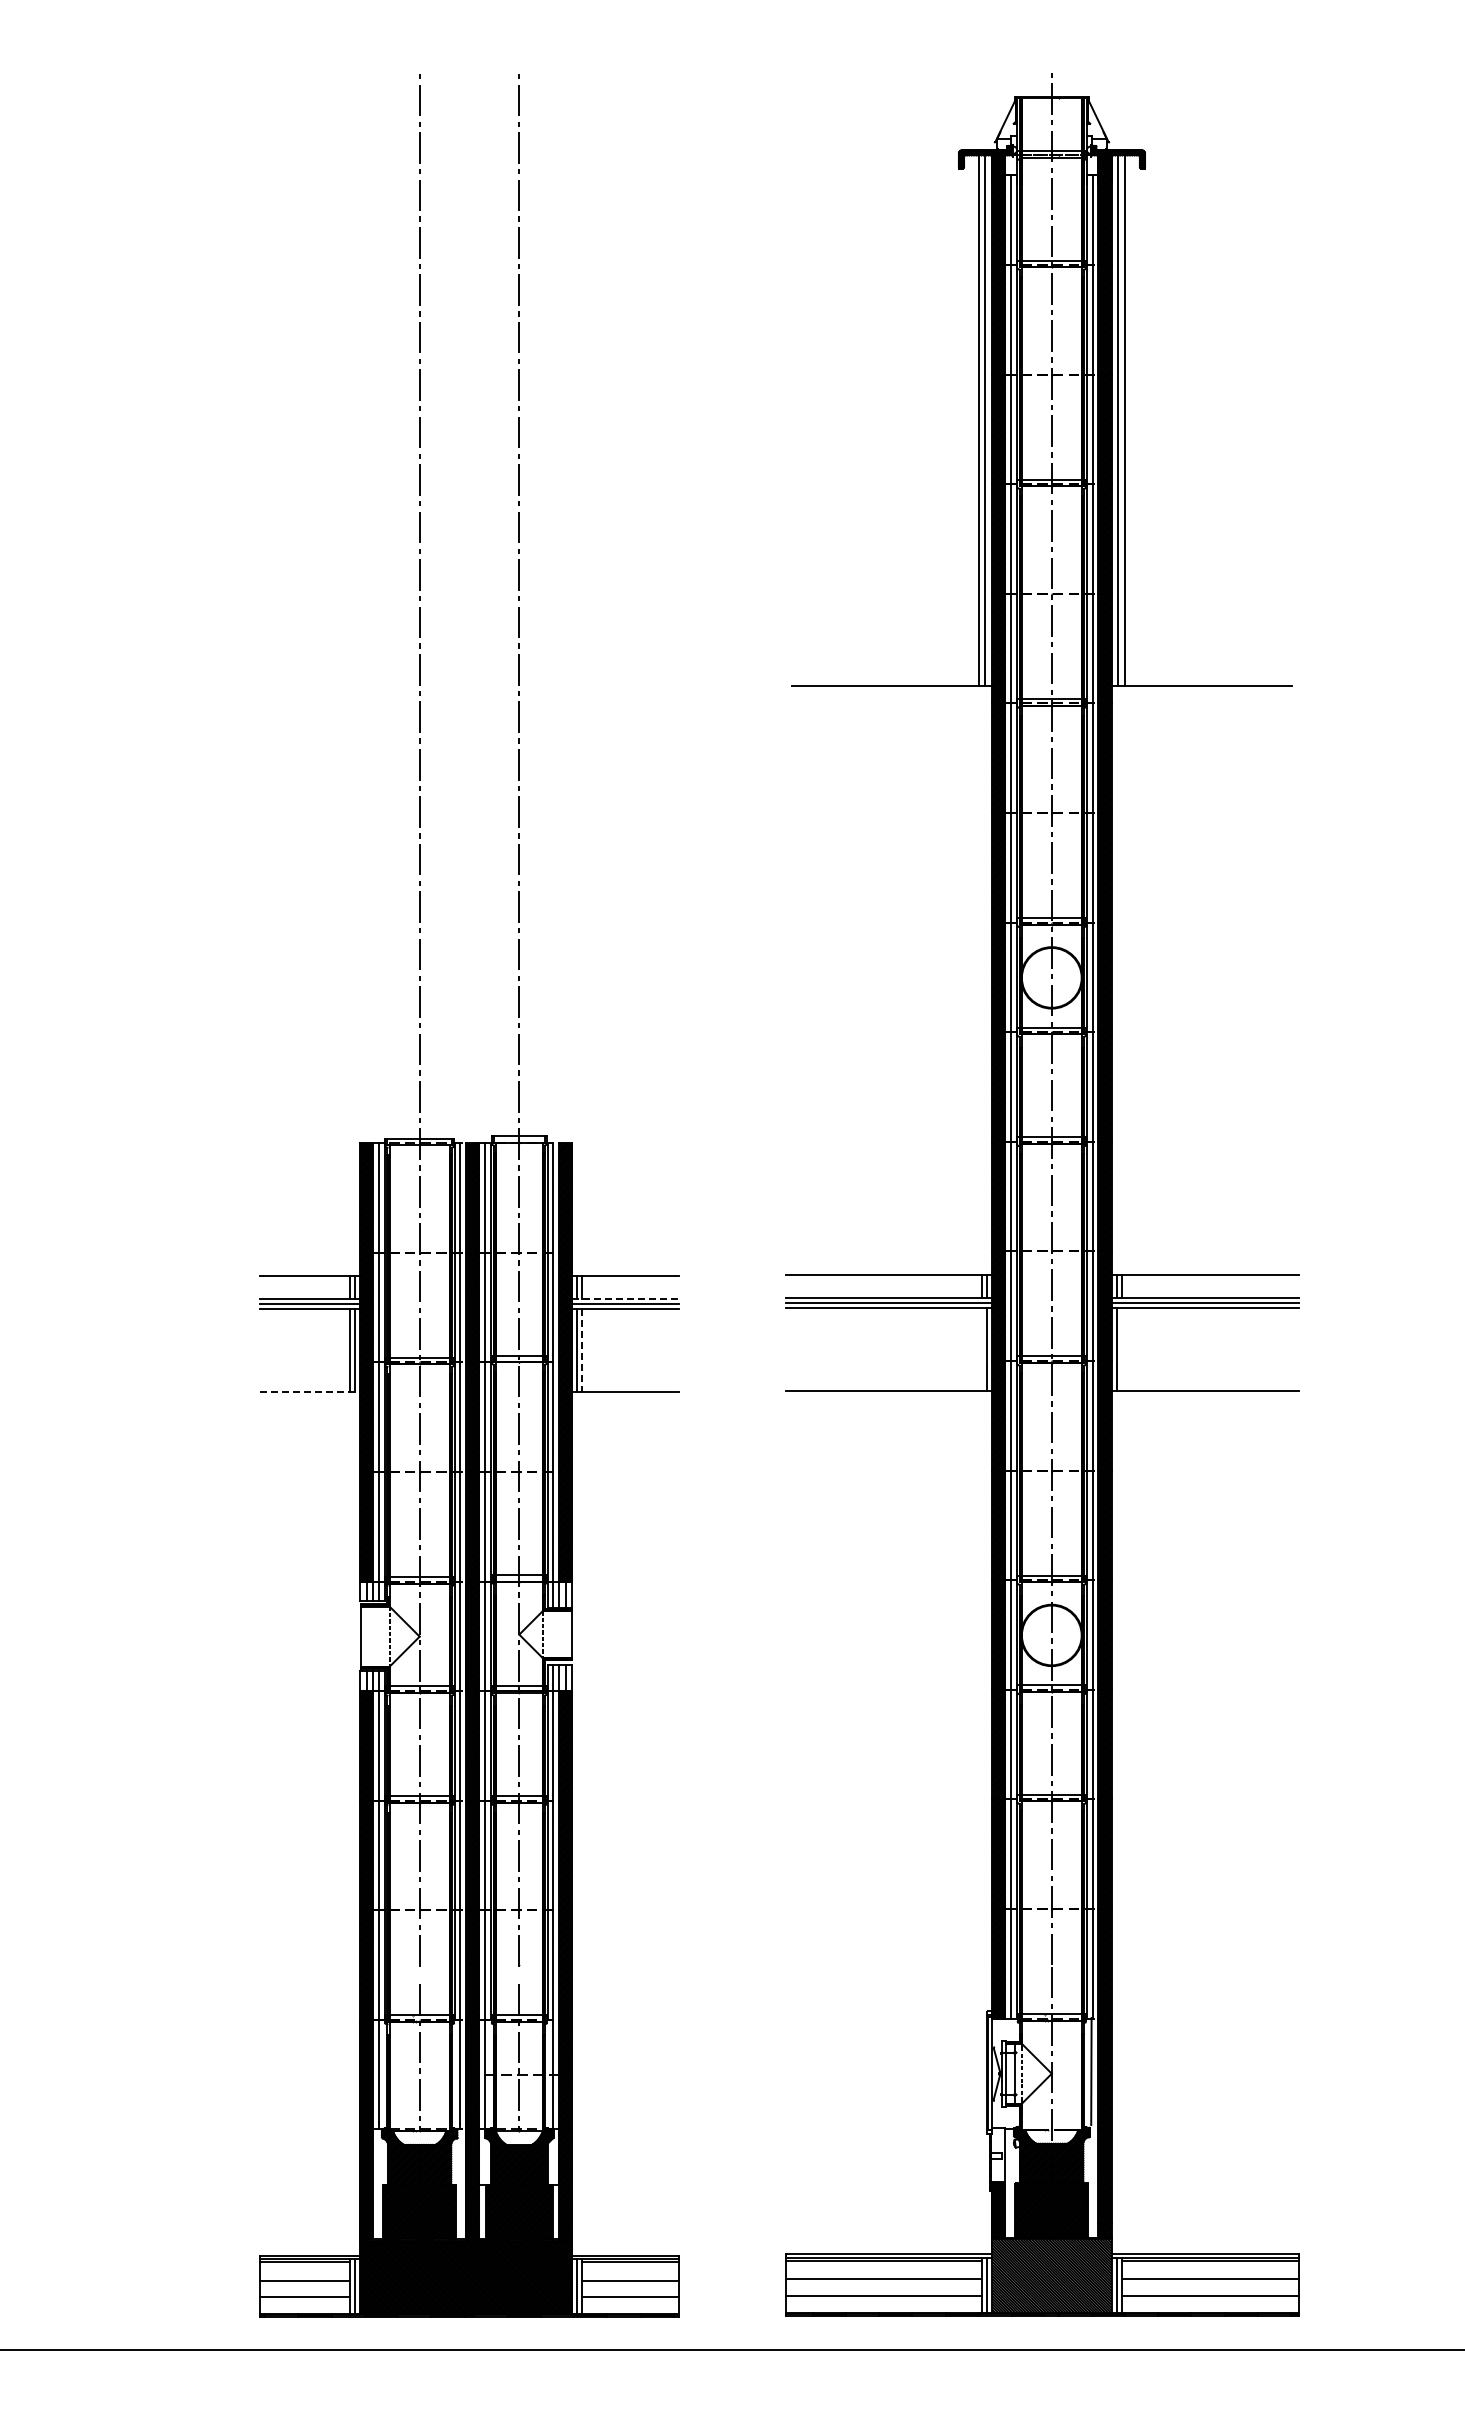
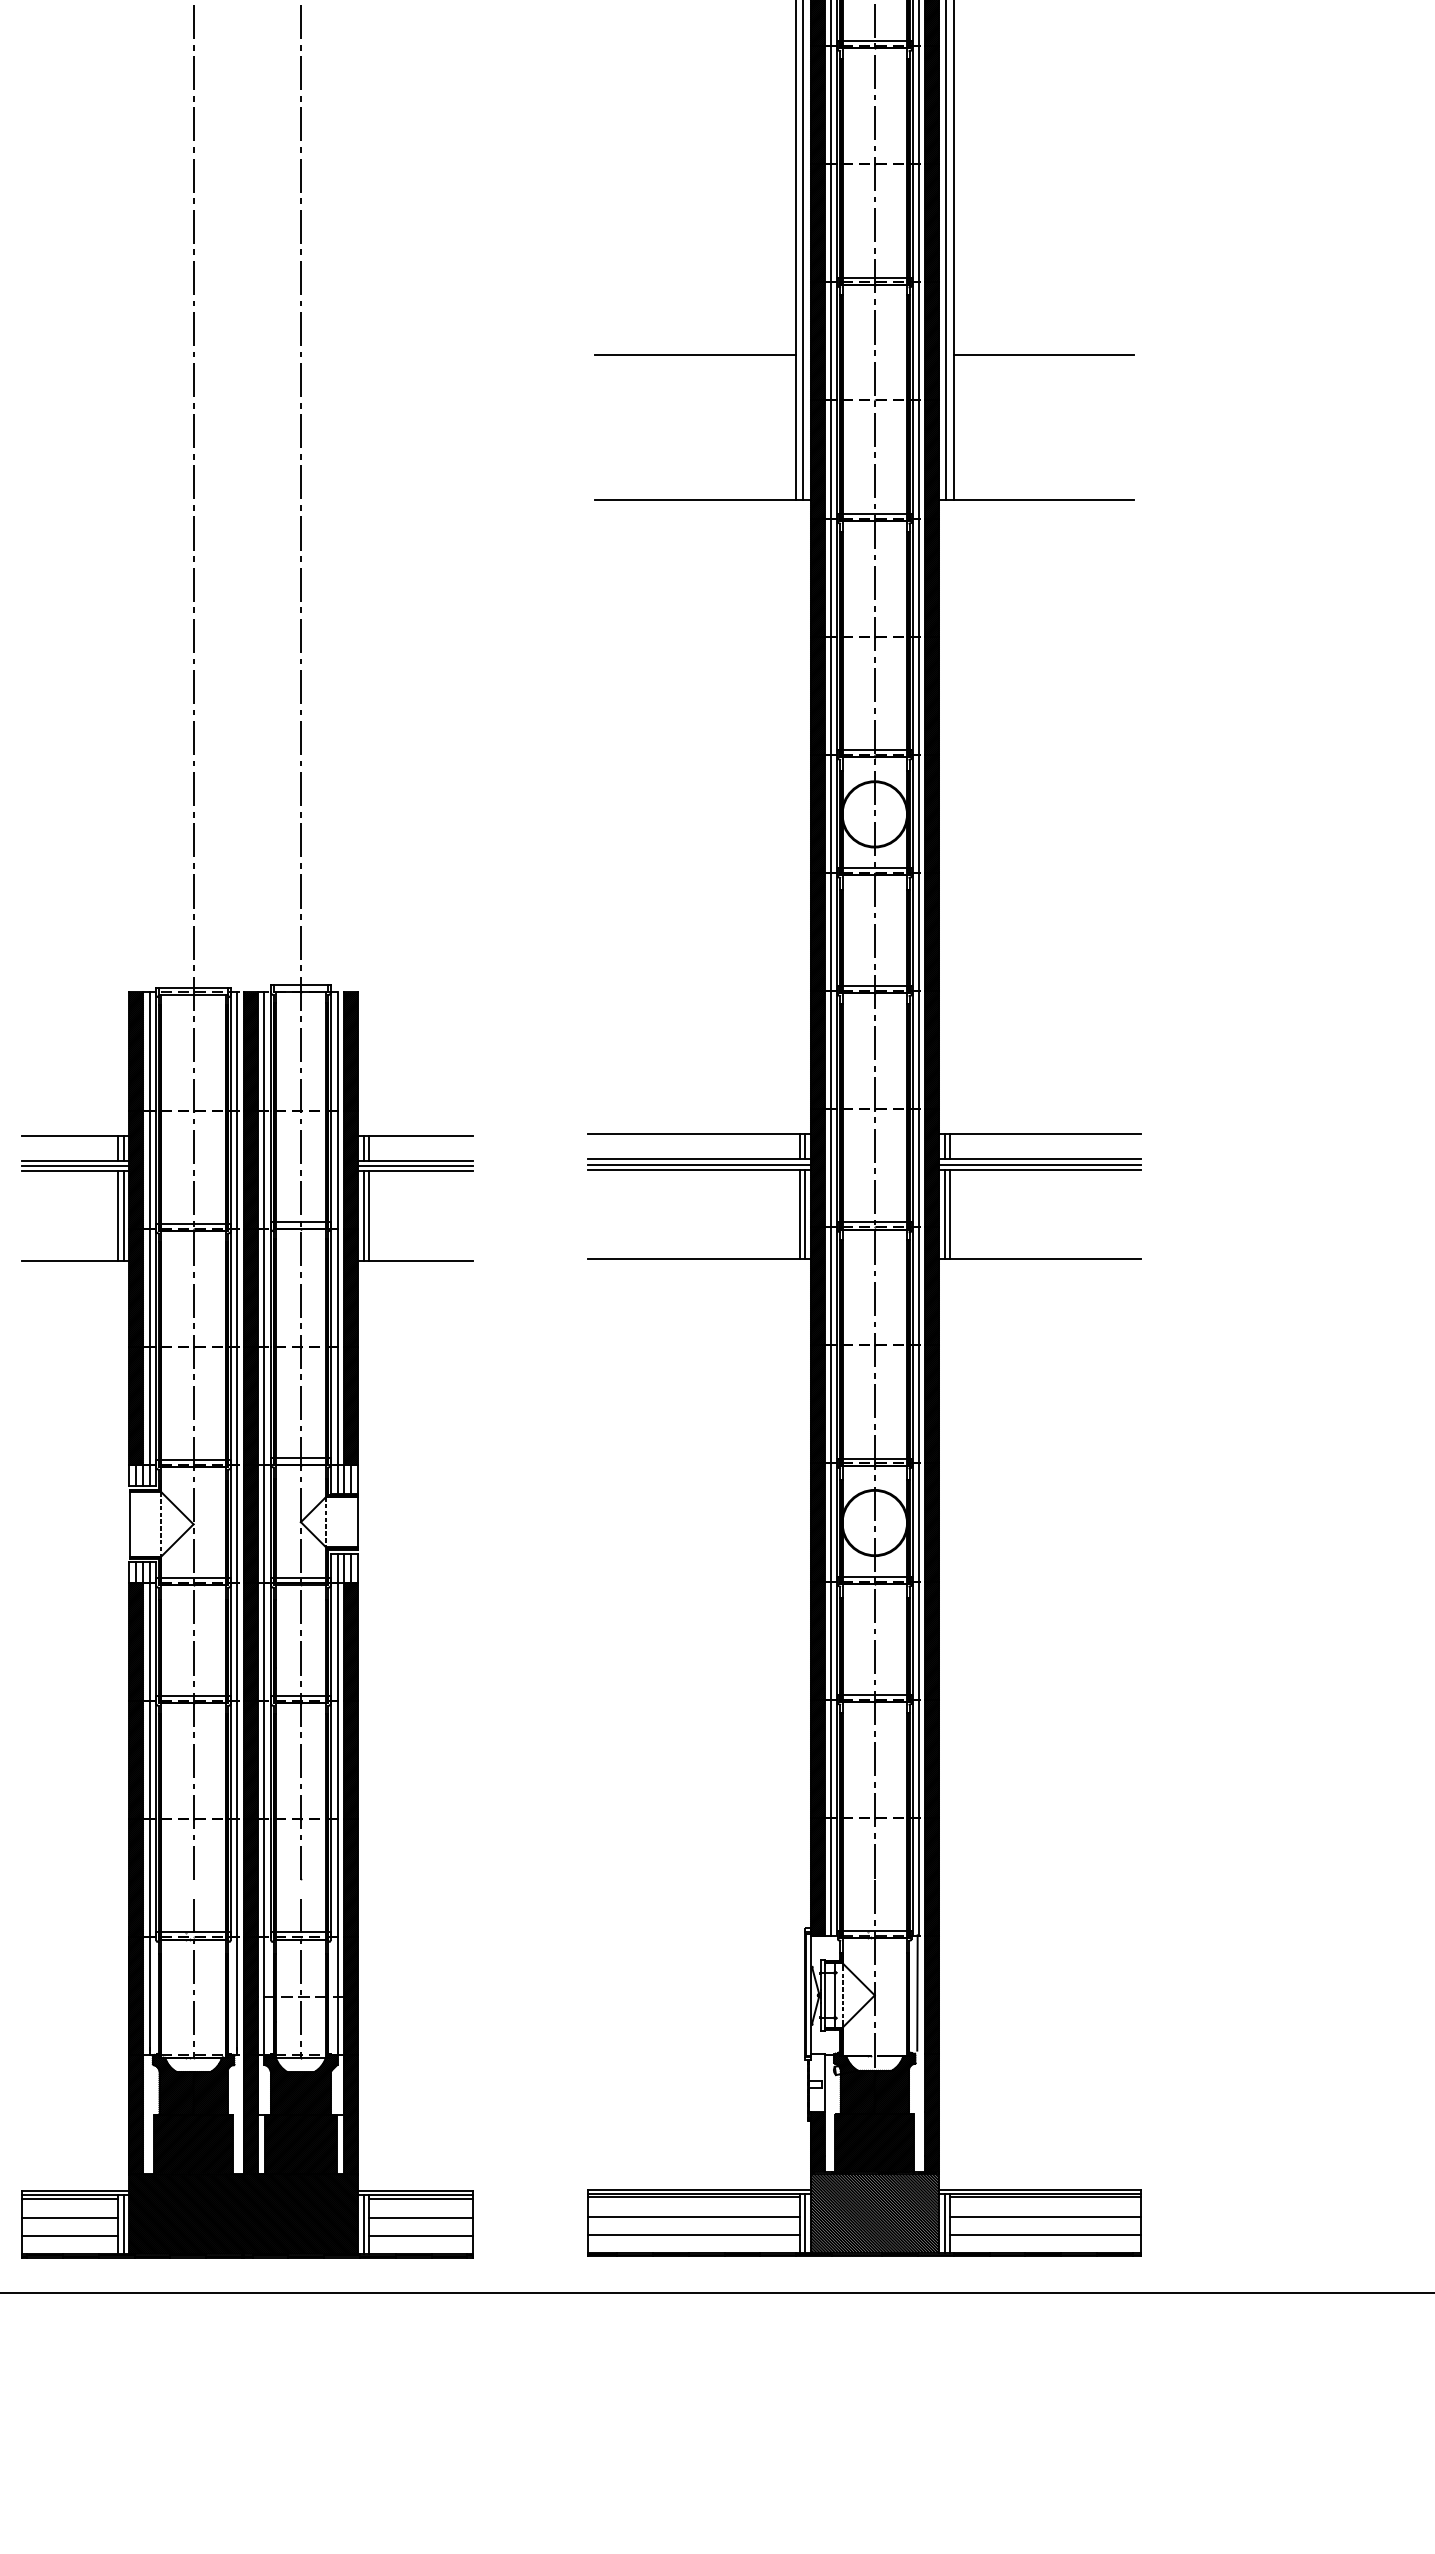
line: (885, 551) -> (695, 354), added
line: (1208, 551) -> (1043, 354), added
line: (626, 1299) -> (416, 1161), dashed -> solid
line: (982, 1348) -> (800, 1213), added
line: (1121, 1348) -> (949, 1213), added
line: (582, 1350) -> (369, 1215), dashed -> solid
line: (310, 1392) -> (75, 1261), dashed -> solid

